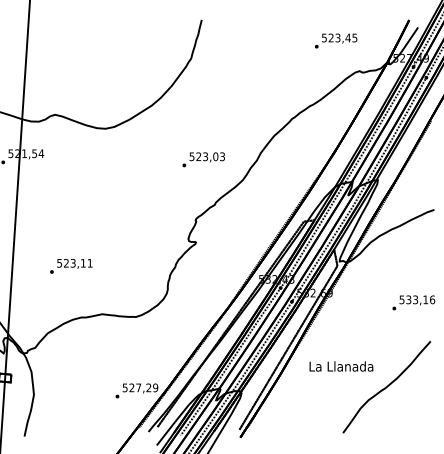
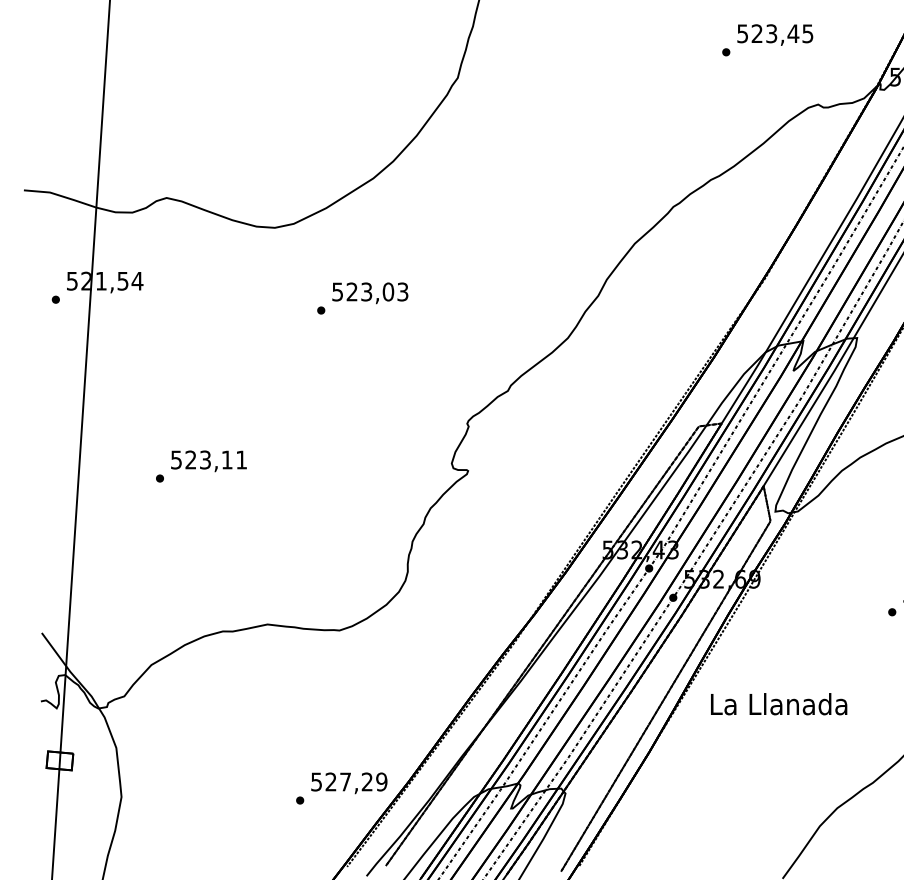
text: (203, 159) -> (362, 297), moved
text: (71, 266) -> (201, 466), moved
text: (341, 366) -> (779, 704), moved

